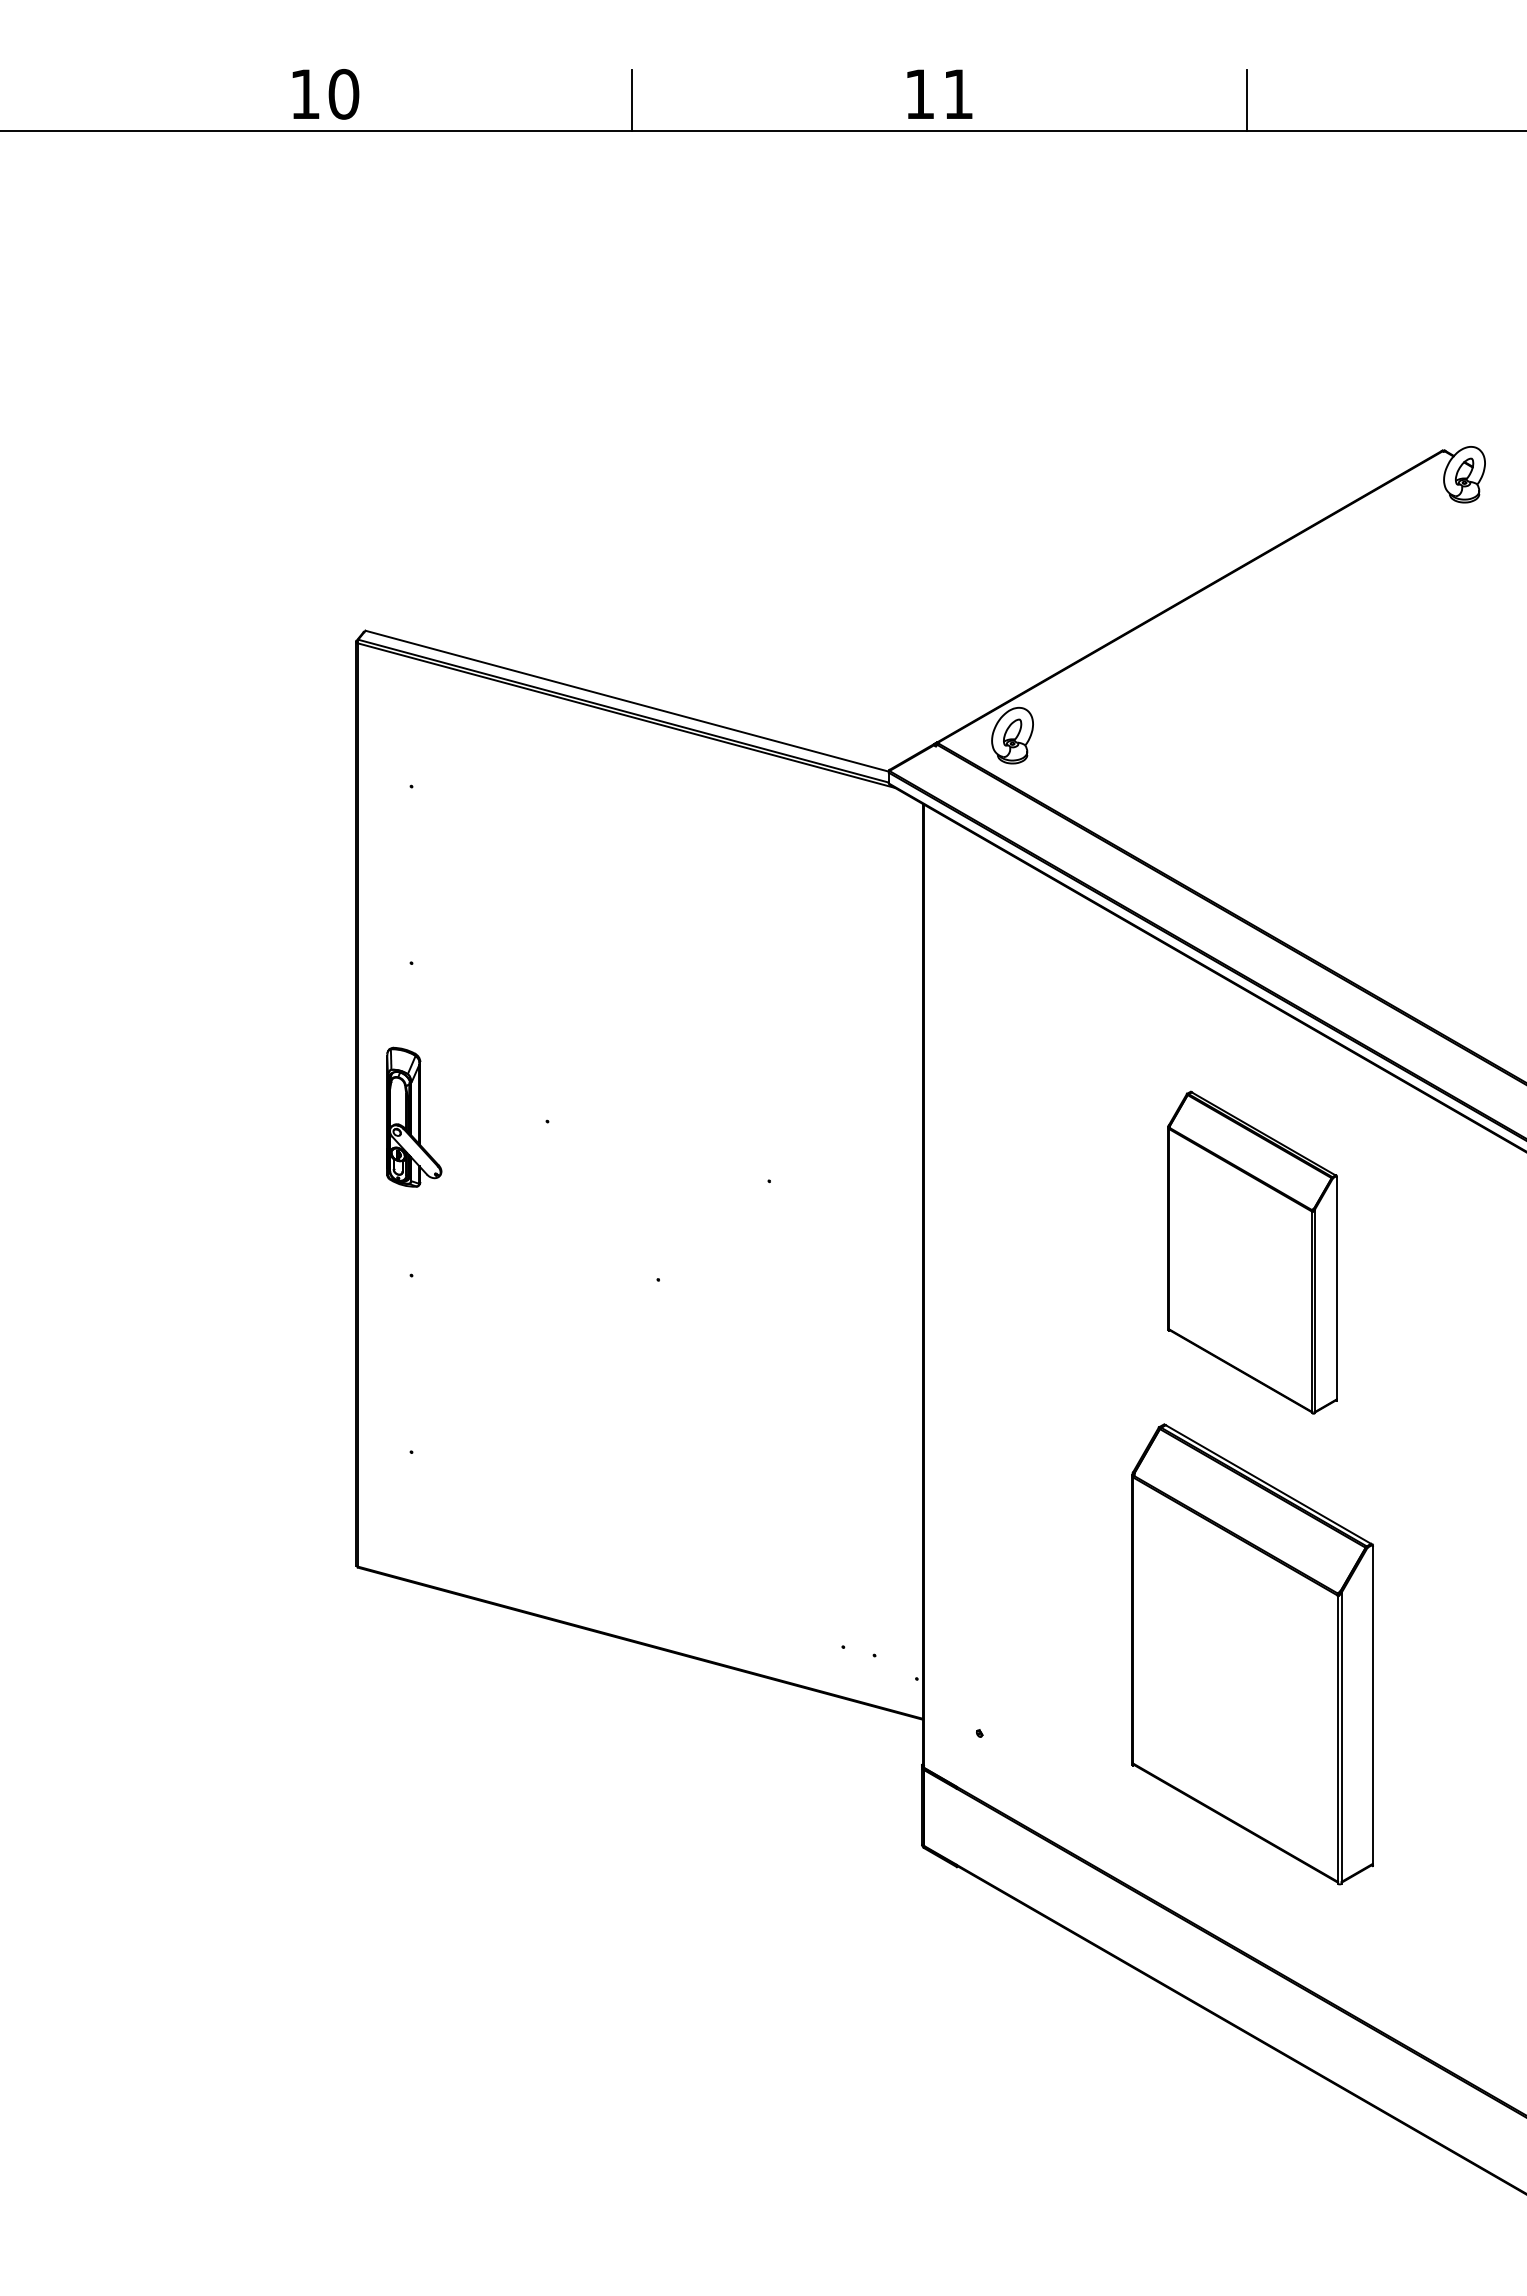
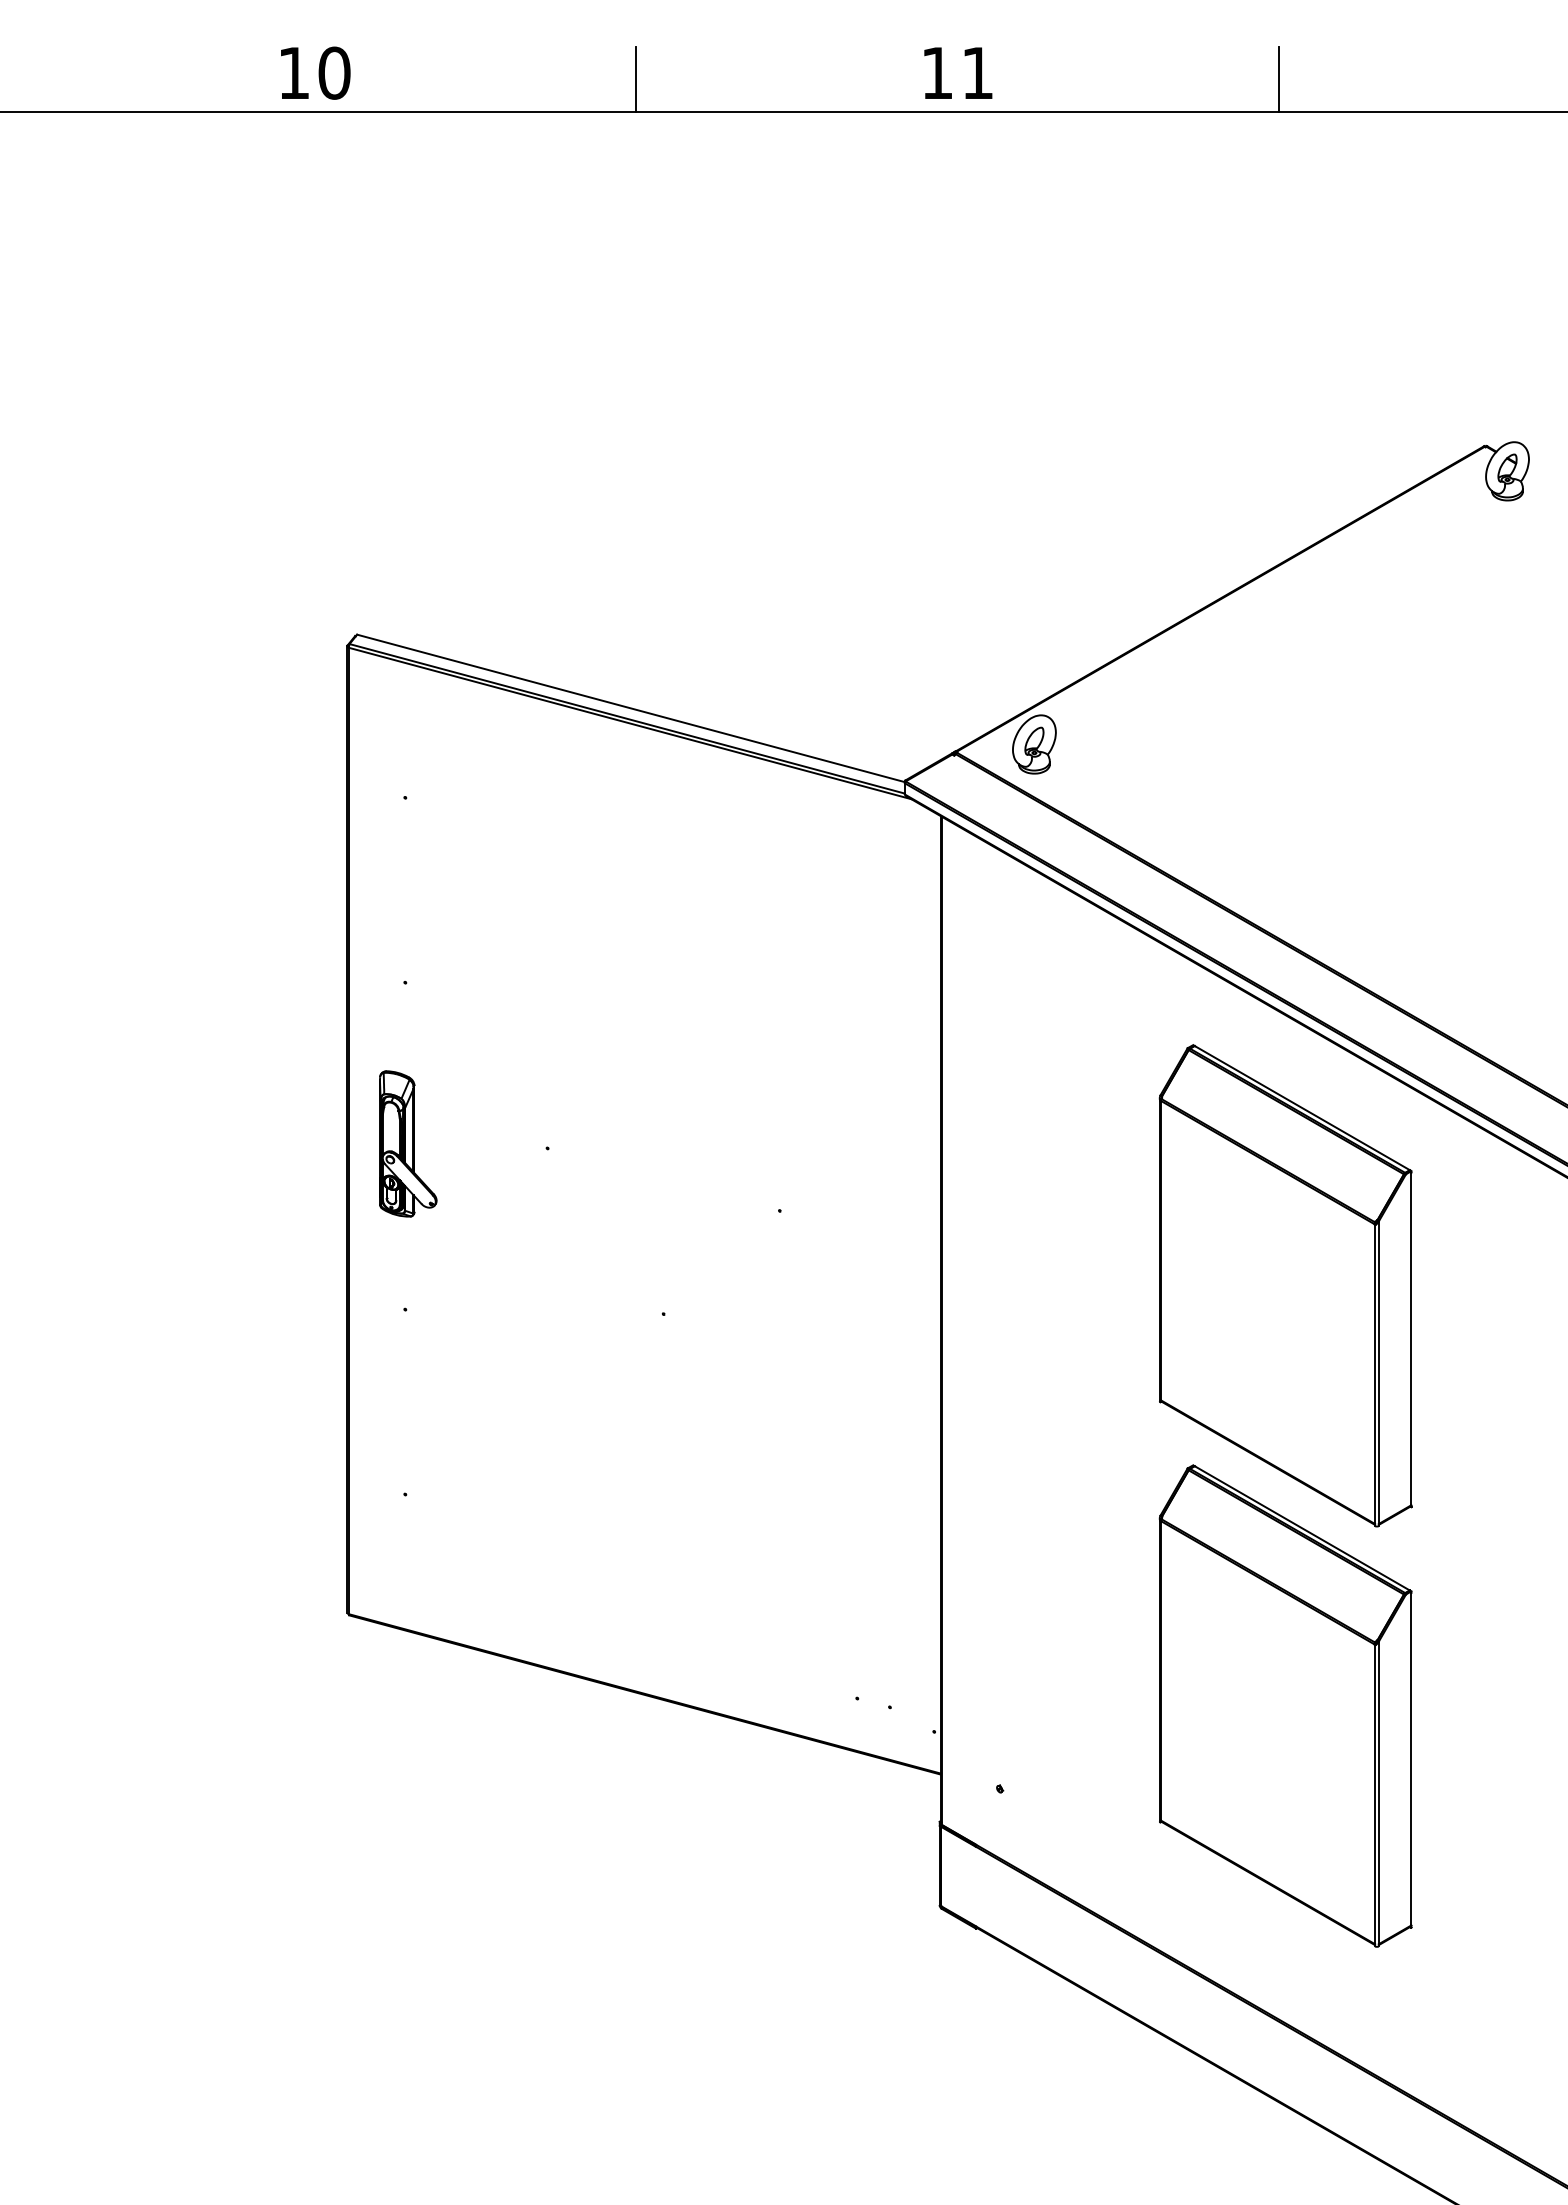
part: (1252, 1252) -> (1285, 1285), size x1.43

